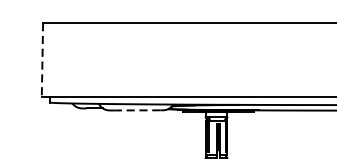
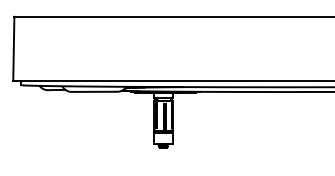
line: (42, 59) -> (13, 48), dashed -> solid
line: (137, 109) -> (95, 91), dashed -> solid

